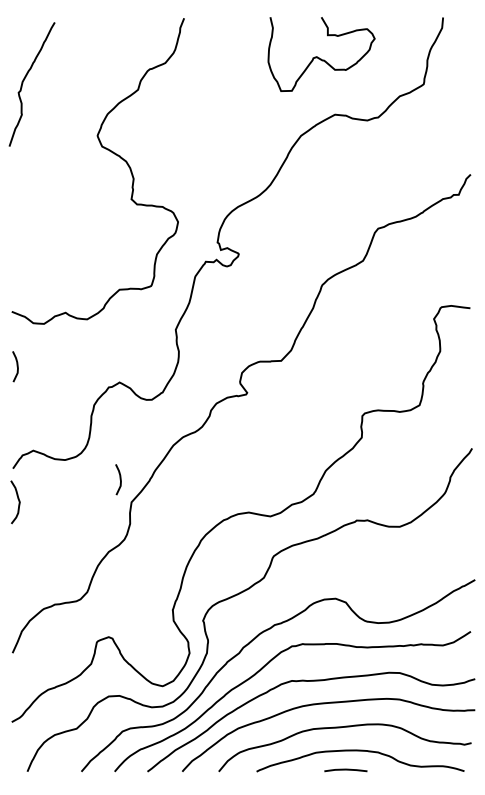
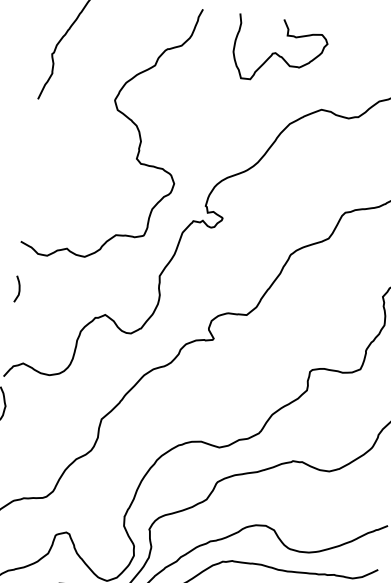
curve: (319, 57) -> (277, 53), moved
curve: (119, 479) -> (93, 398), removed

